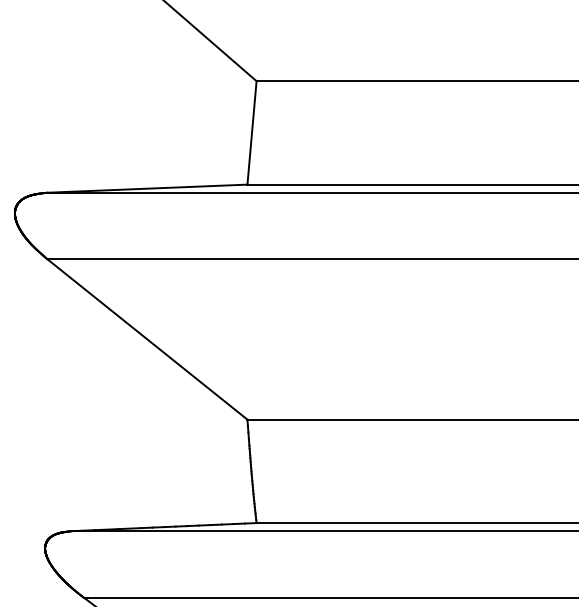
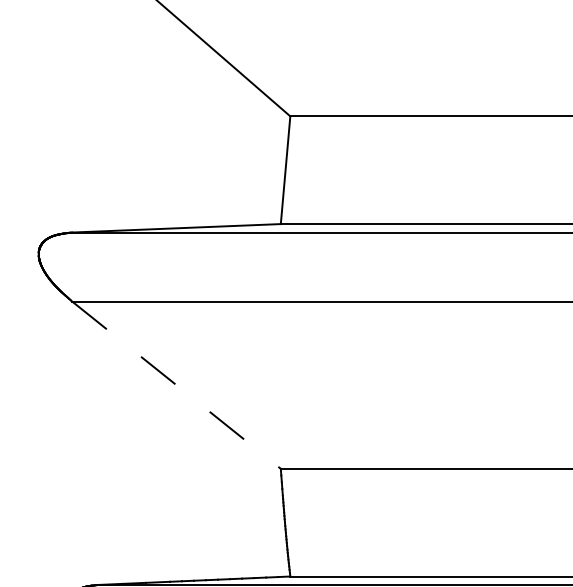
line: (147, 339) -> (176, 385), solid -> dashed

